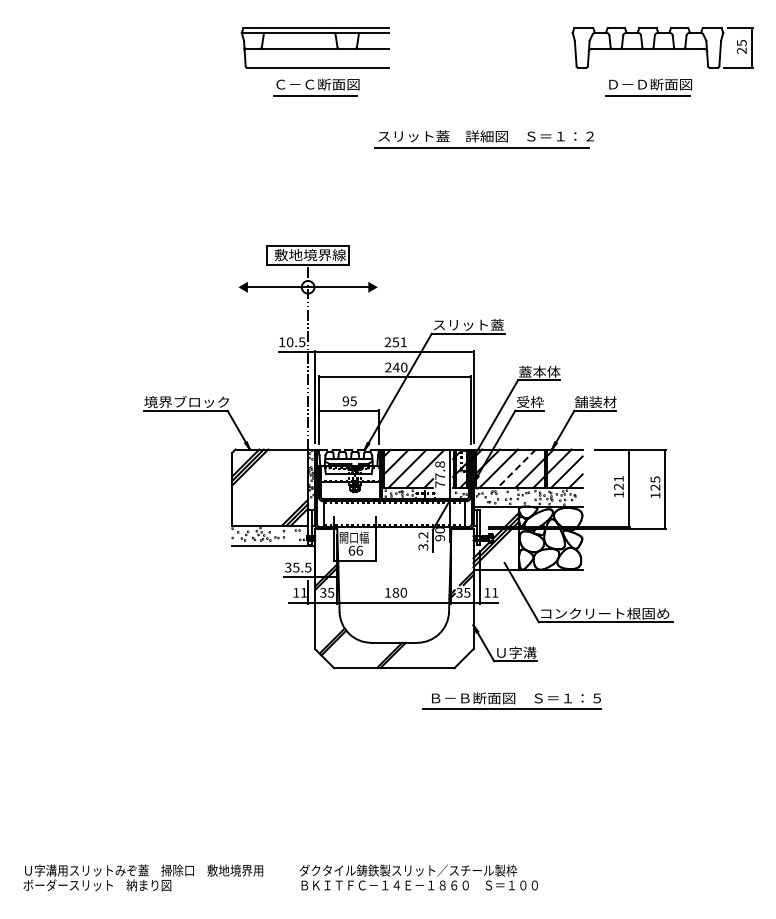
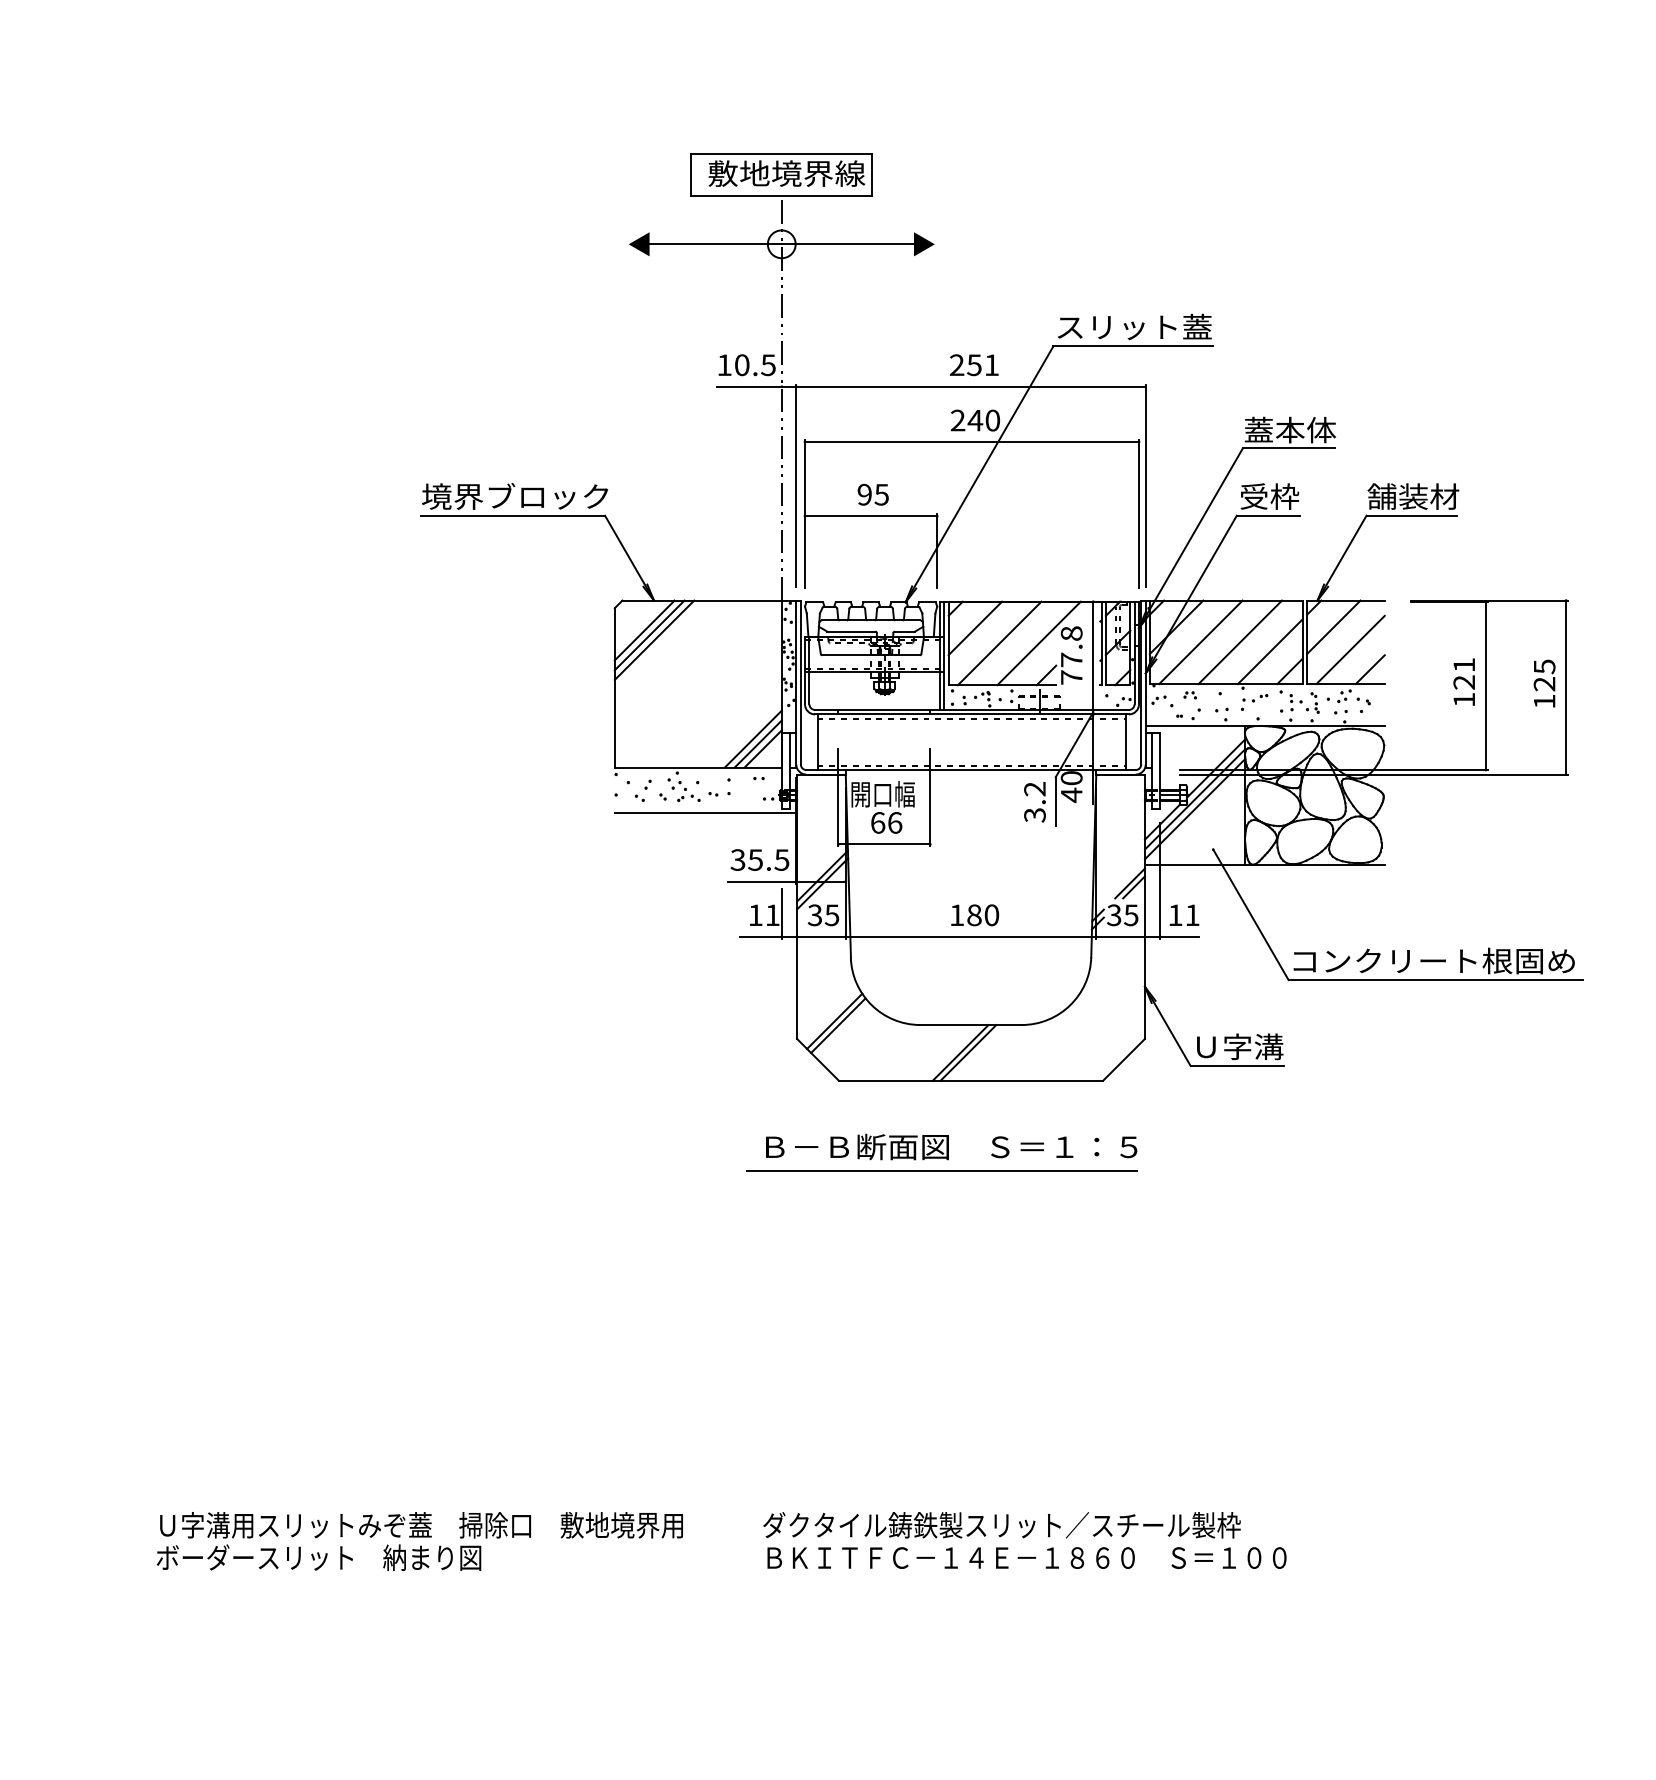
line: (516, 468) -> (1239, 642), dashed -> solid
text: (440, 537) -> (1072, 793), 90 -> 40
part: (511, 700) -> (940, 1151), moved

